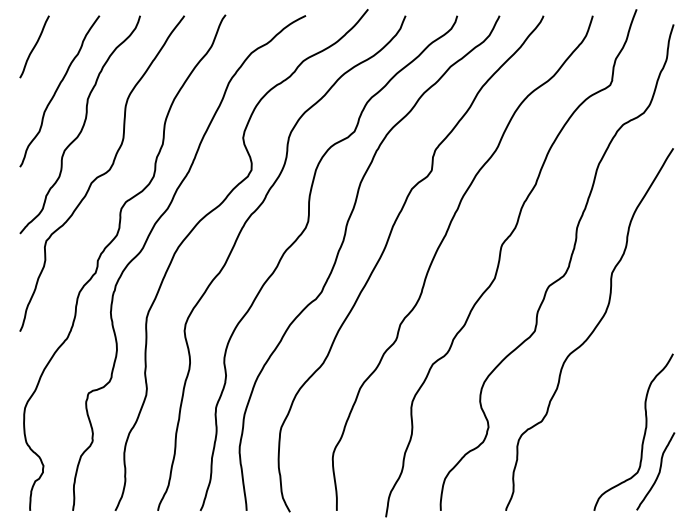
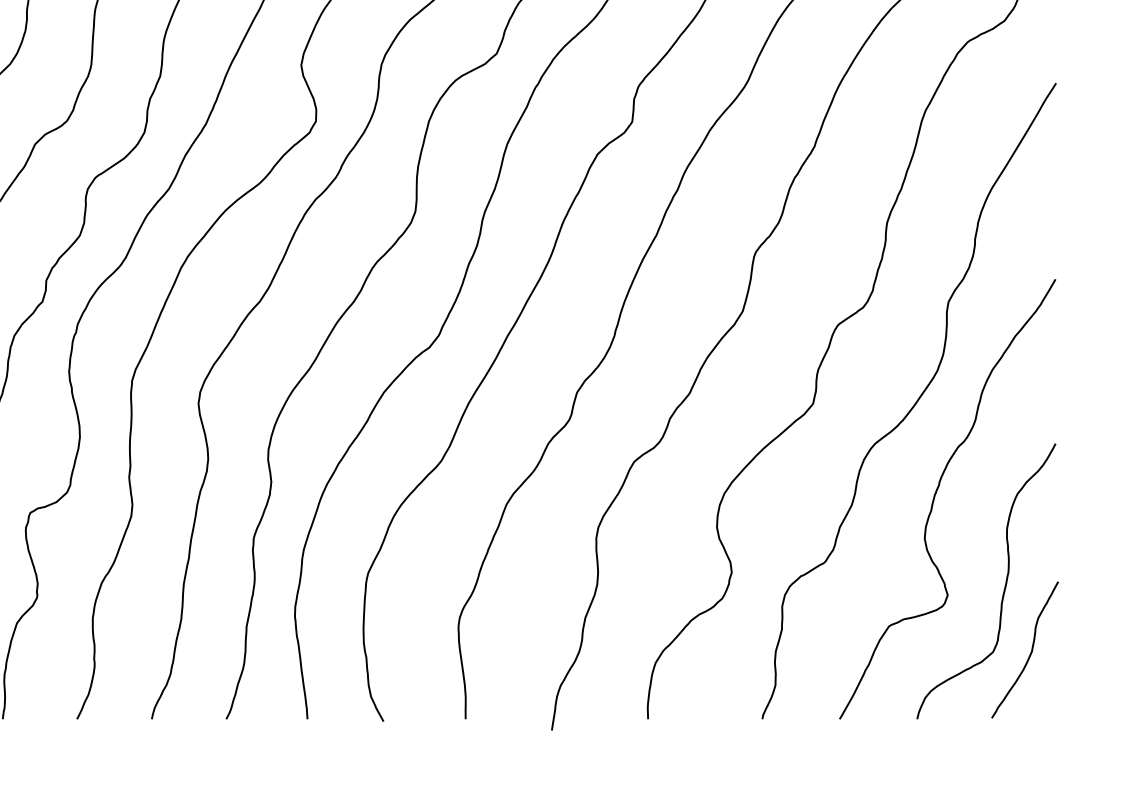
curve: (605, 383) -> (936, 495), added

